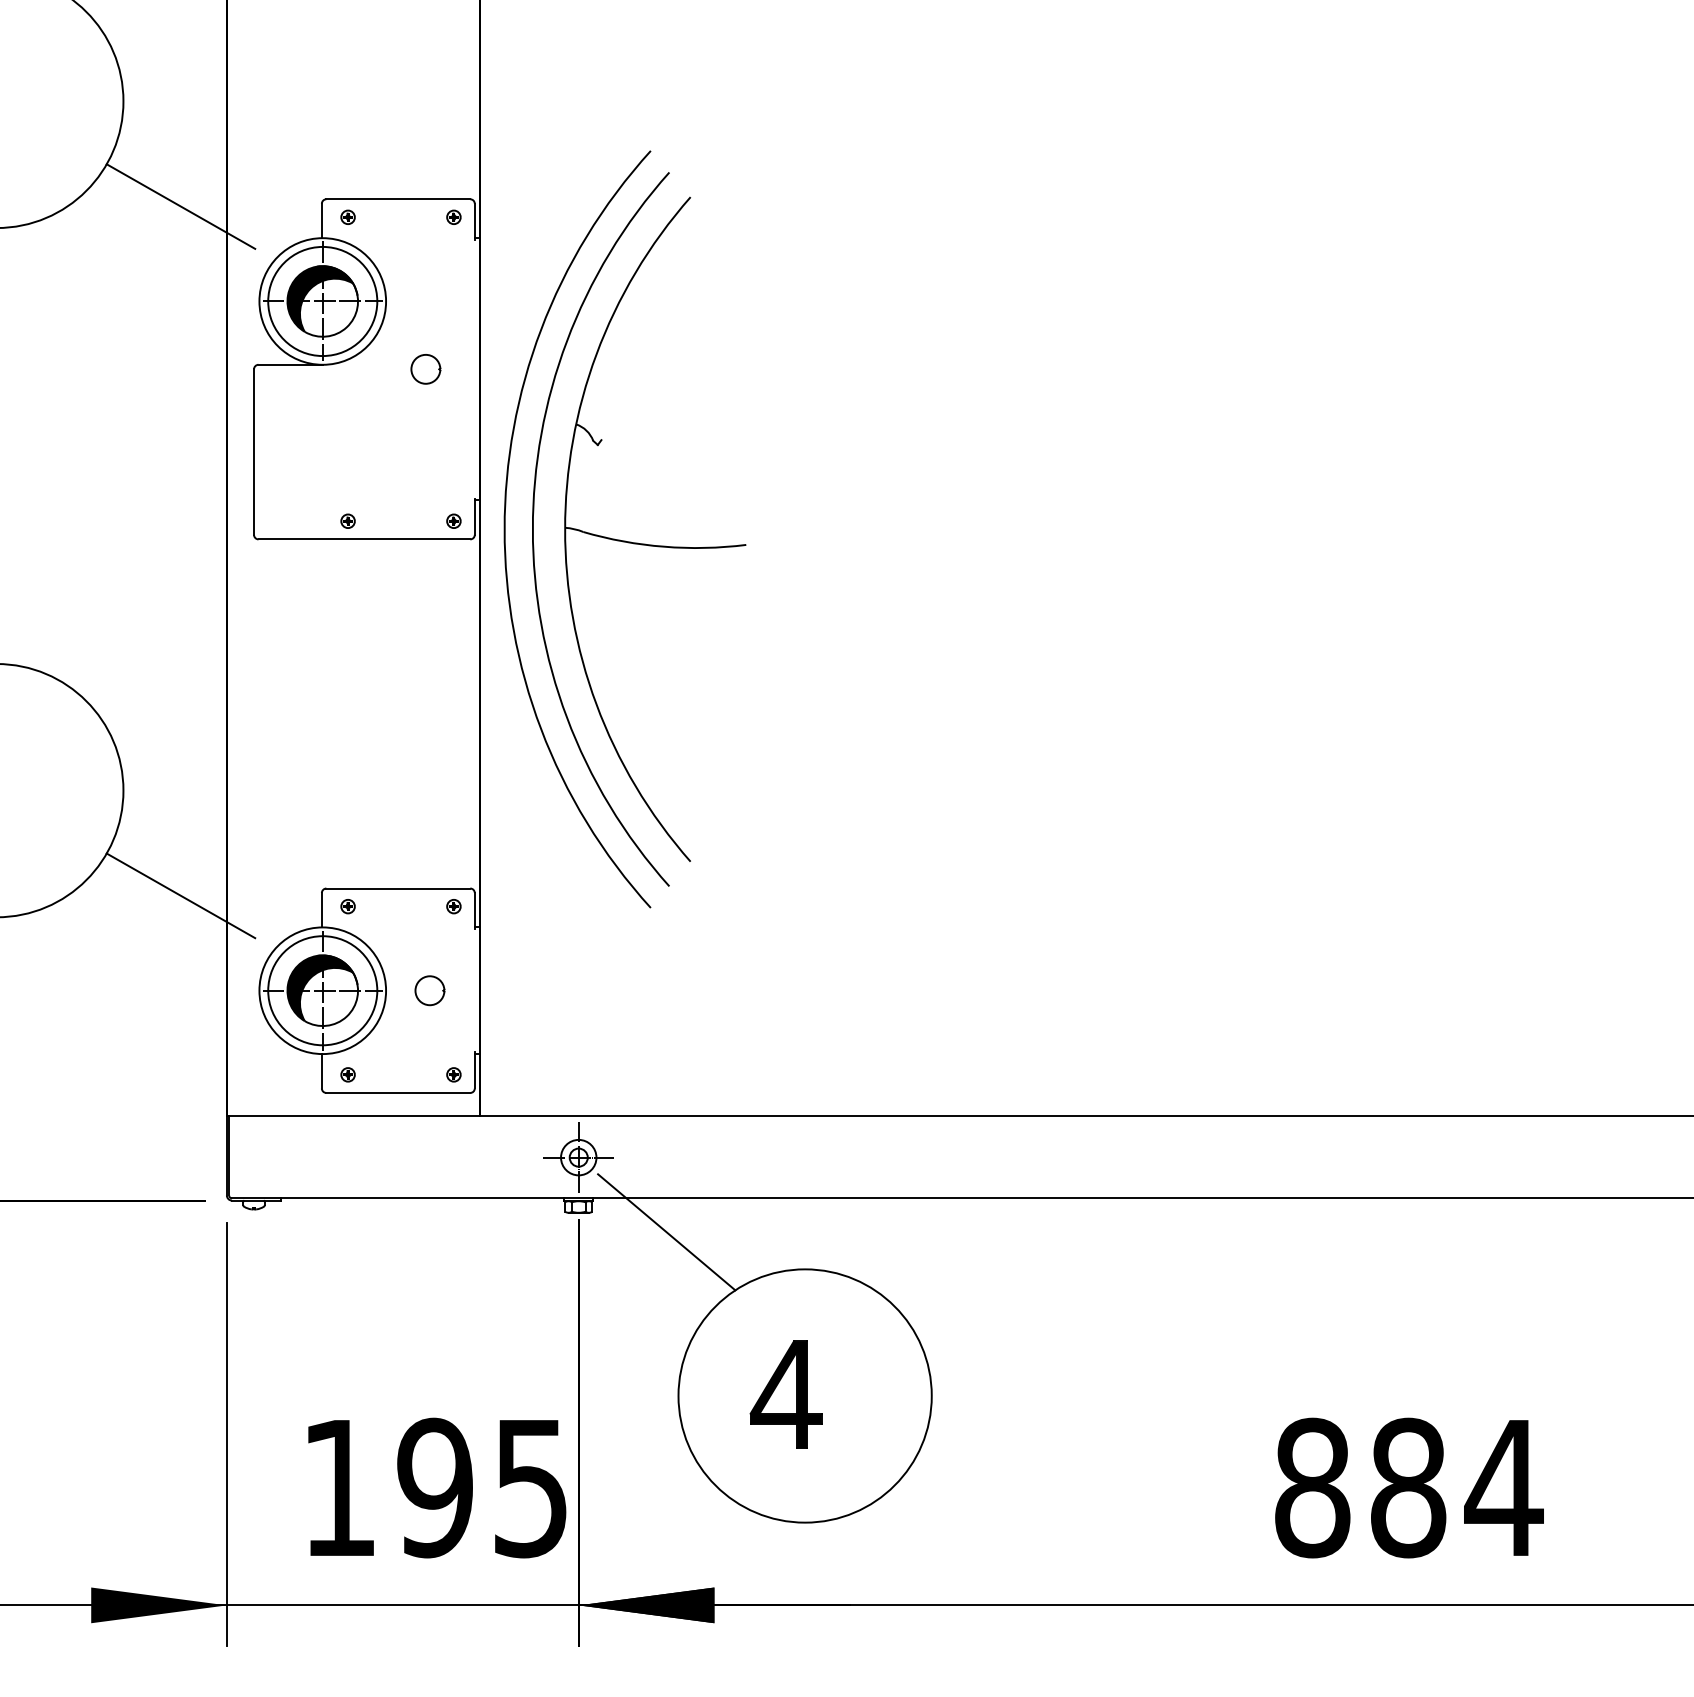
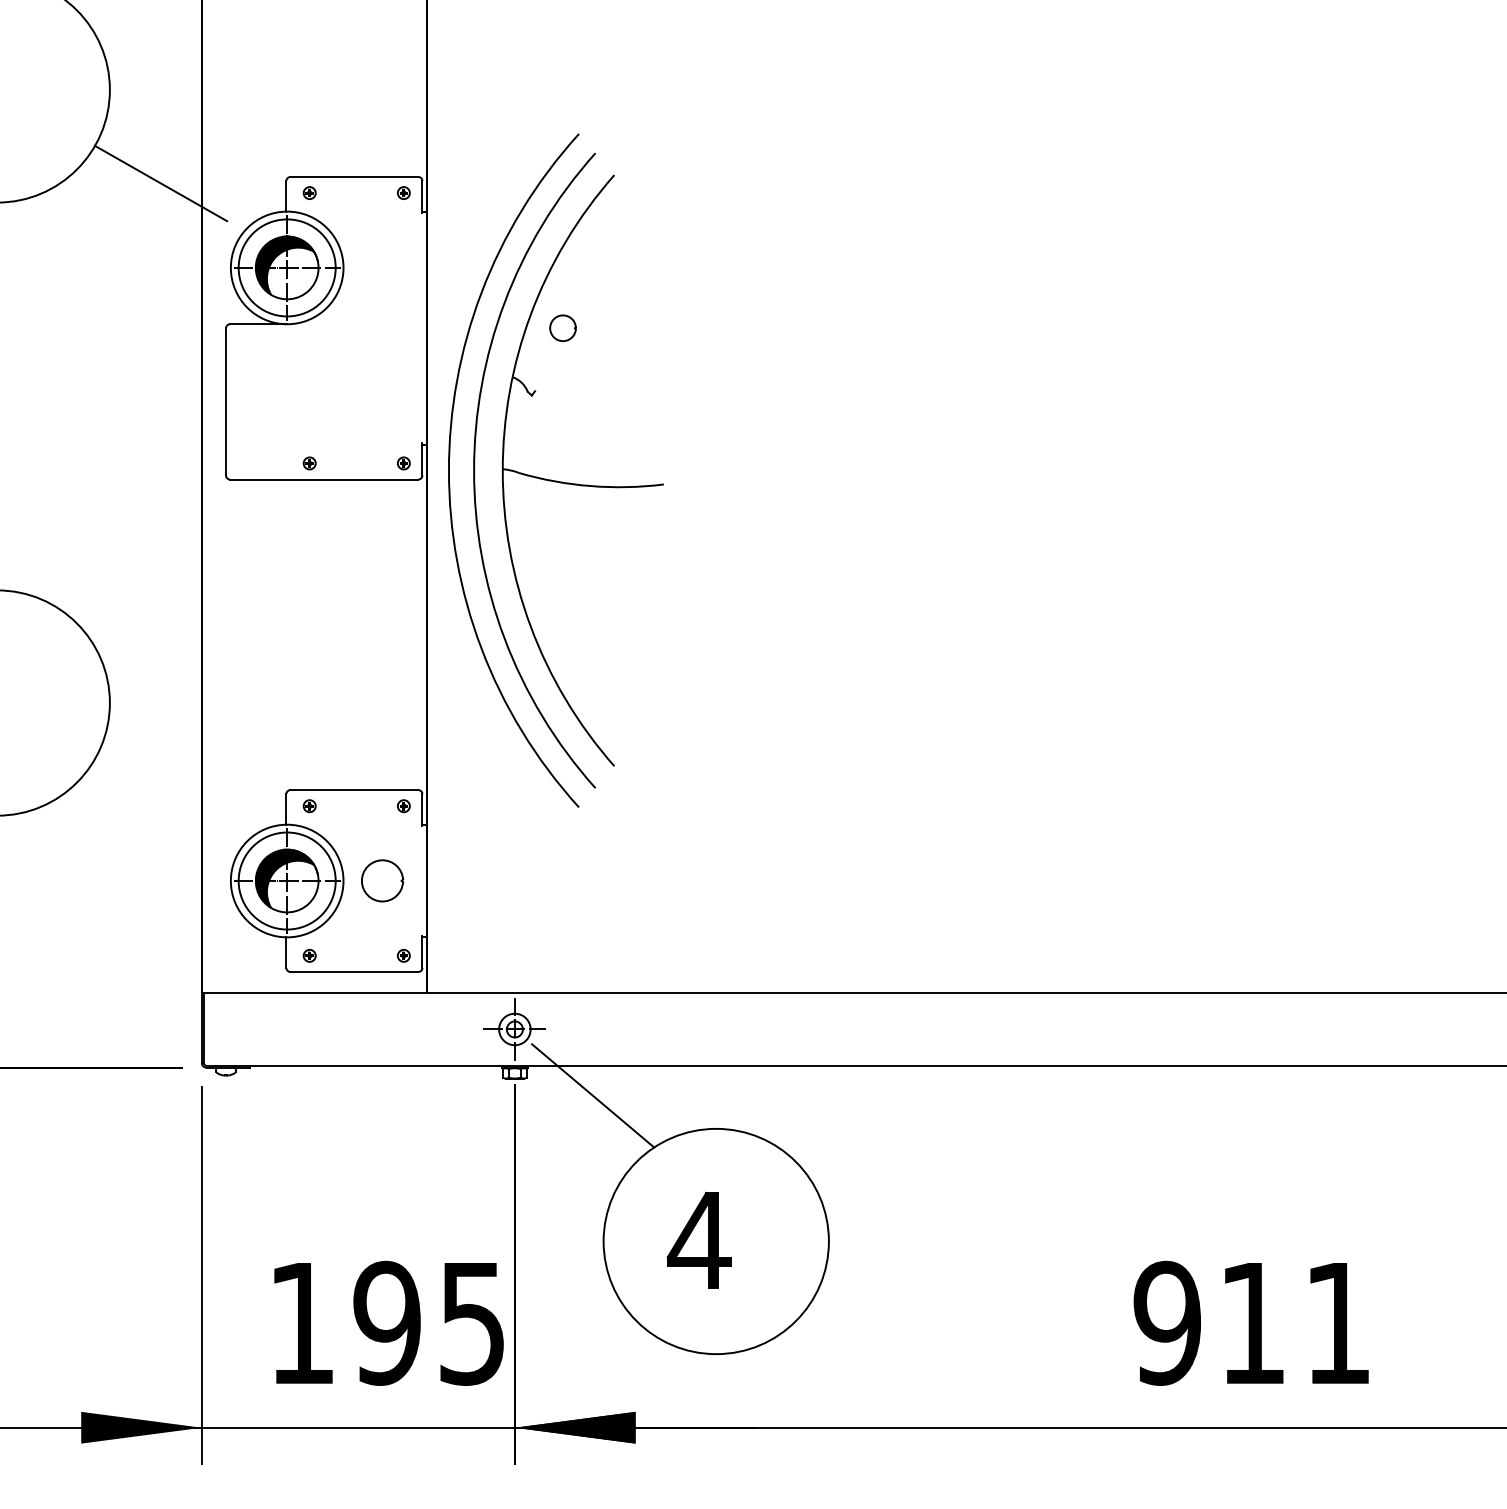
part: (425, 369) -> (562, 328), moved
line: (180, 895) -> (160, 796), removed
part: (429, 990) -> (382, 880), size x1.6
text: (1408, 1487) -> (1252, 1322), 884 -> 911

